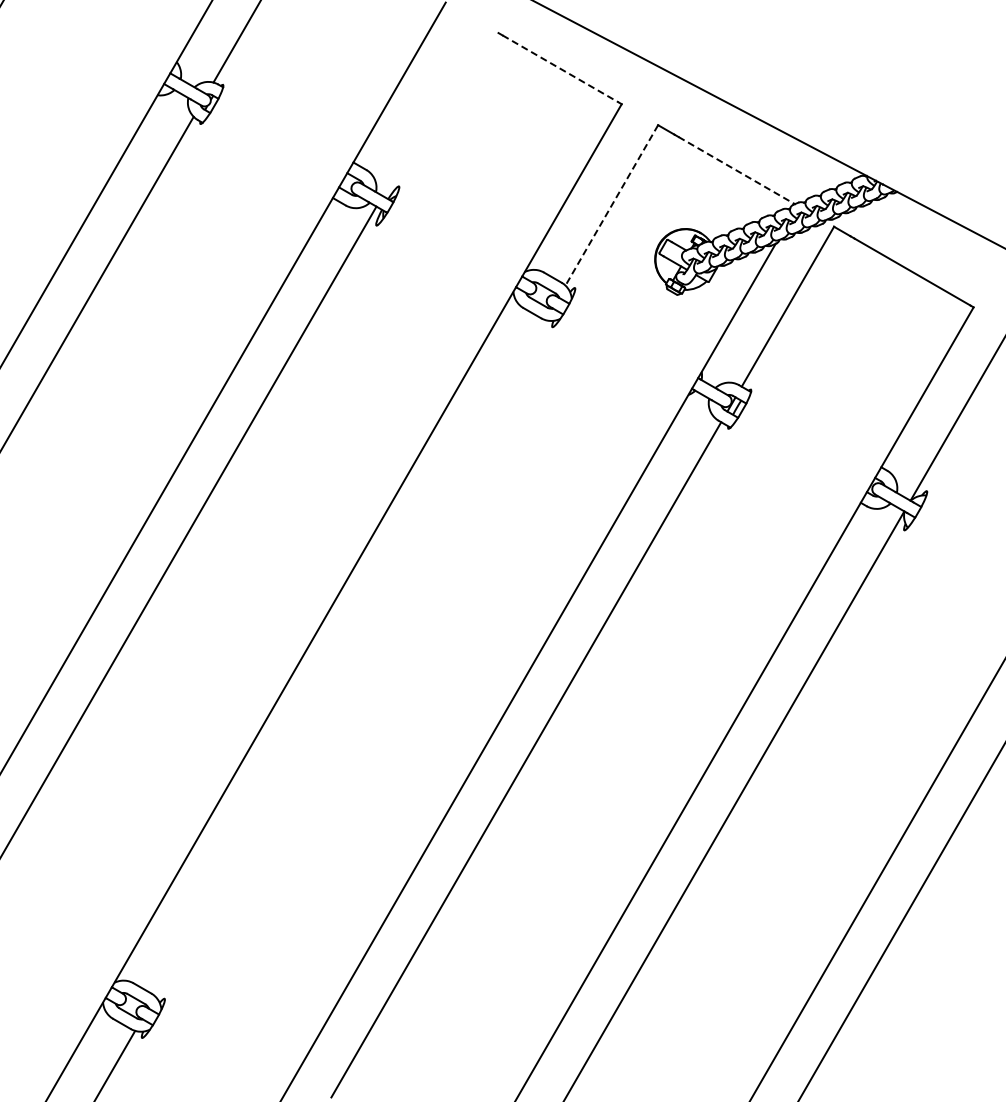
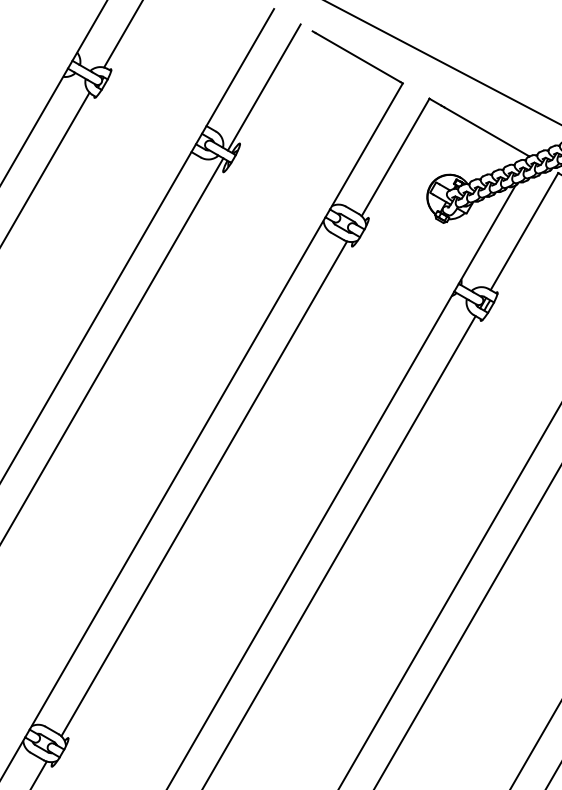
line: (561, 69) -> (358, 57), dashed -> solid
line: (432, 109) -> (264, 87), added
line: (737, 170) -> (487, 131), dashed -> solid
line: (611, 205) -> (395, 157), dashed -> solid
line: (350, 658) -> (204, 489), added

